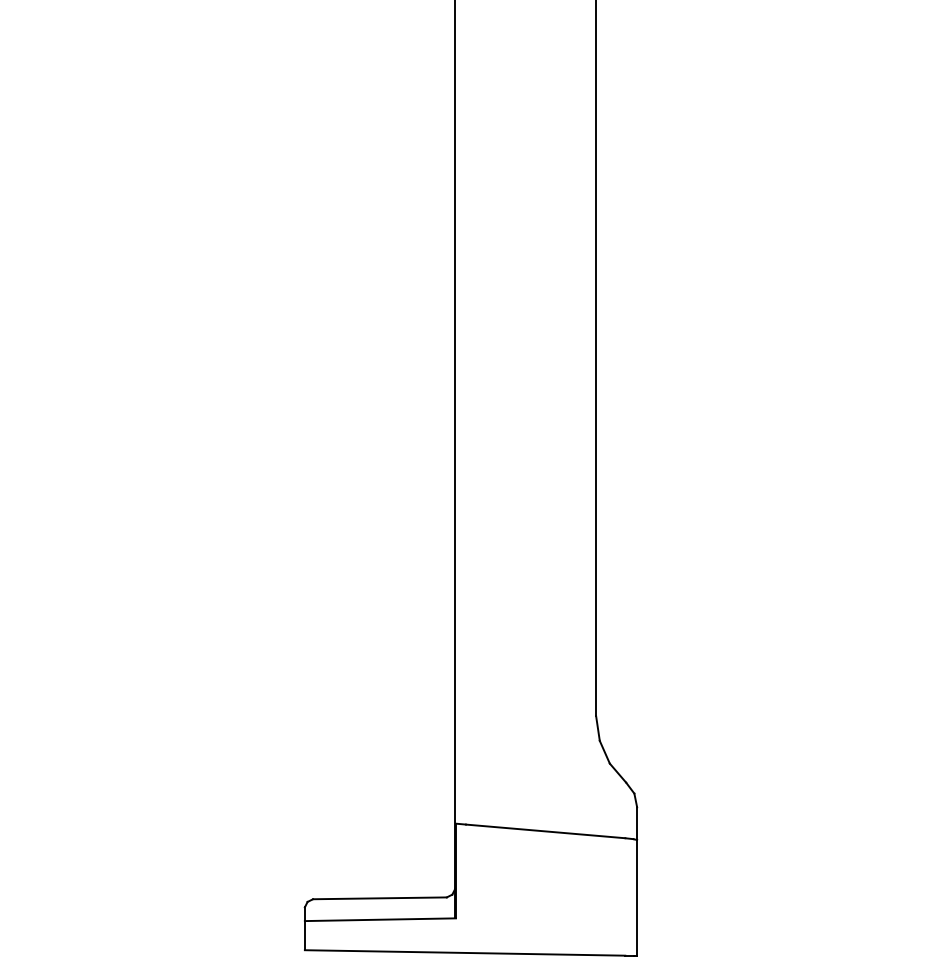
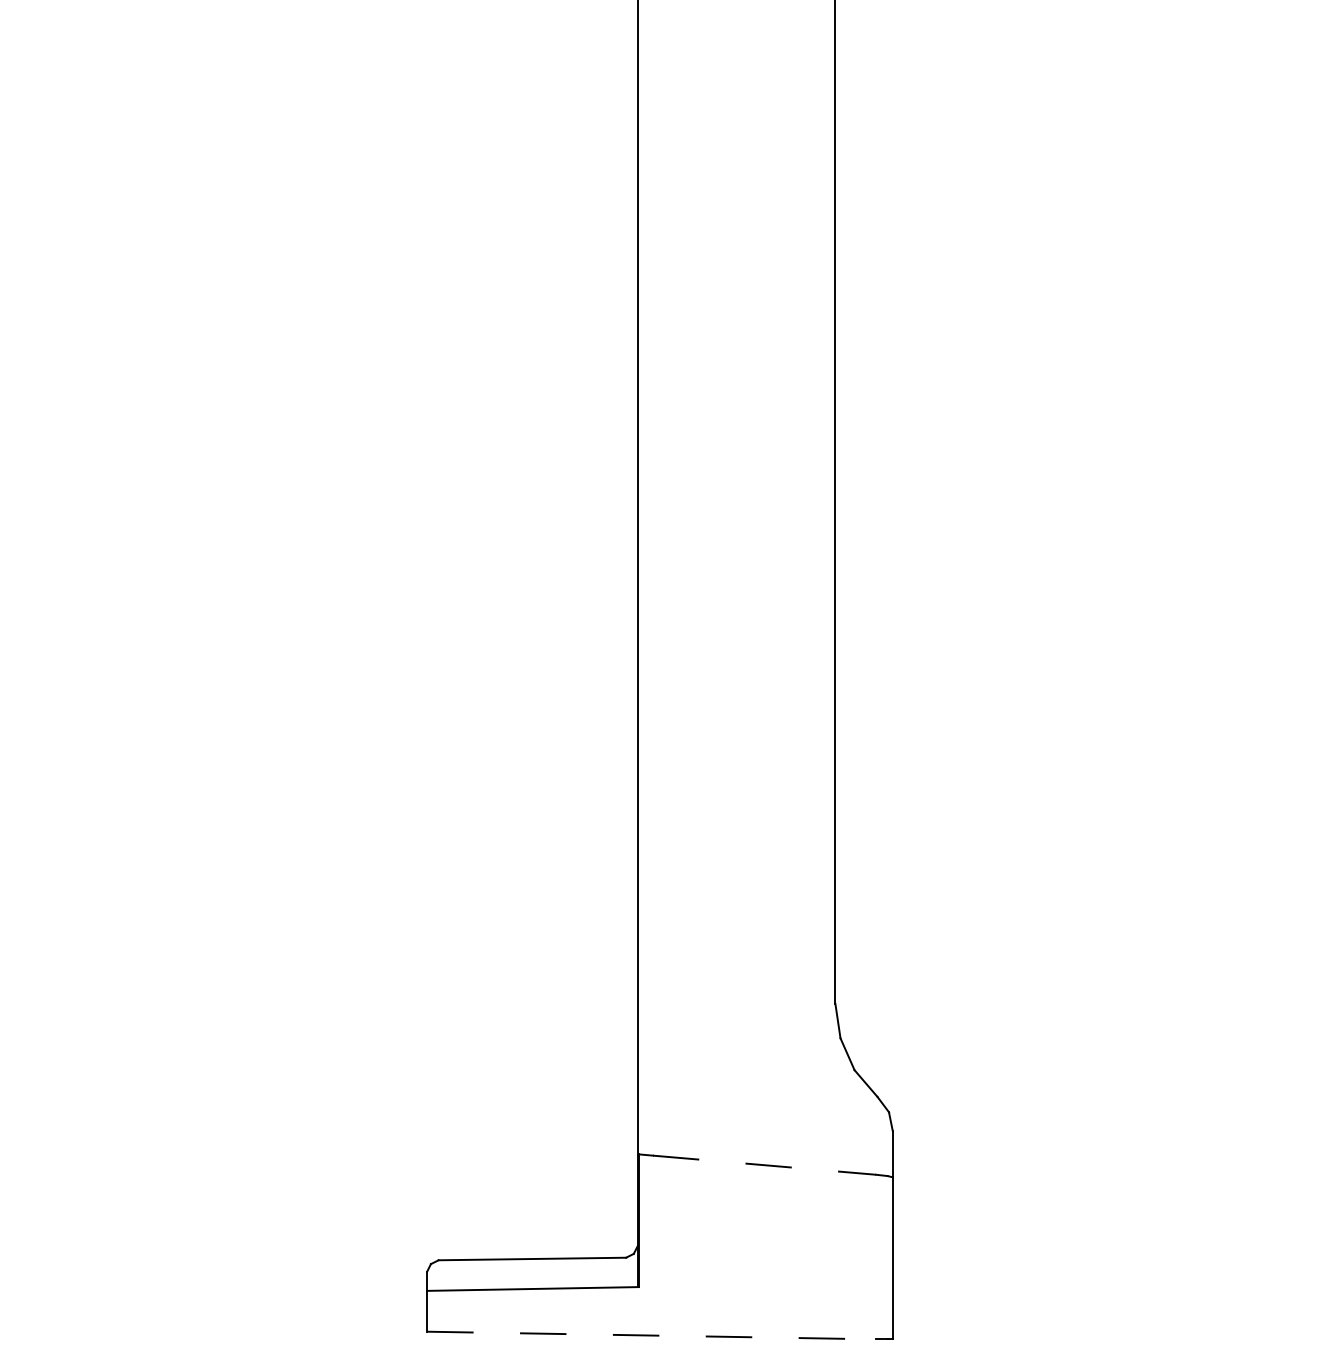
line: (546, 831) -> (765, 1165), solid -> dashed
line: (464, 952) -> (651, 1335), solid -> dashed

